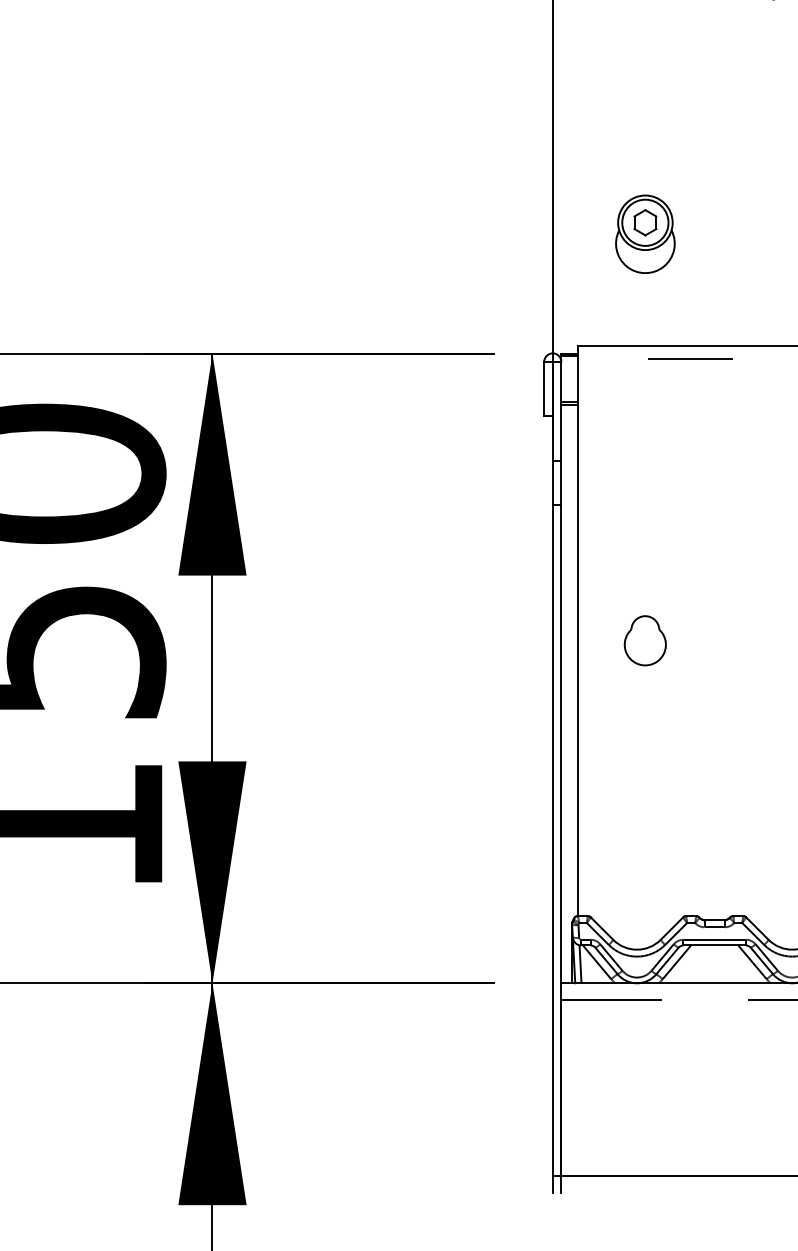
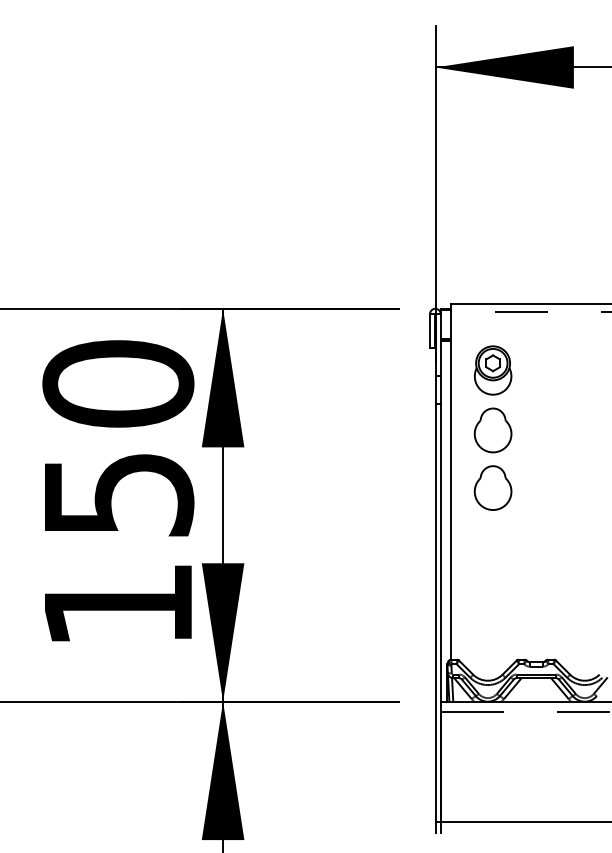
part: (644, 234) -> (492, 370), moved
part: (644, 548) -> (492, 430), added
part: (644, 639) -> (492, 487), size x1.43

